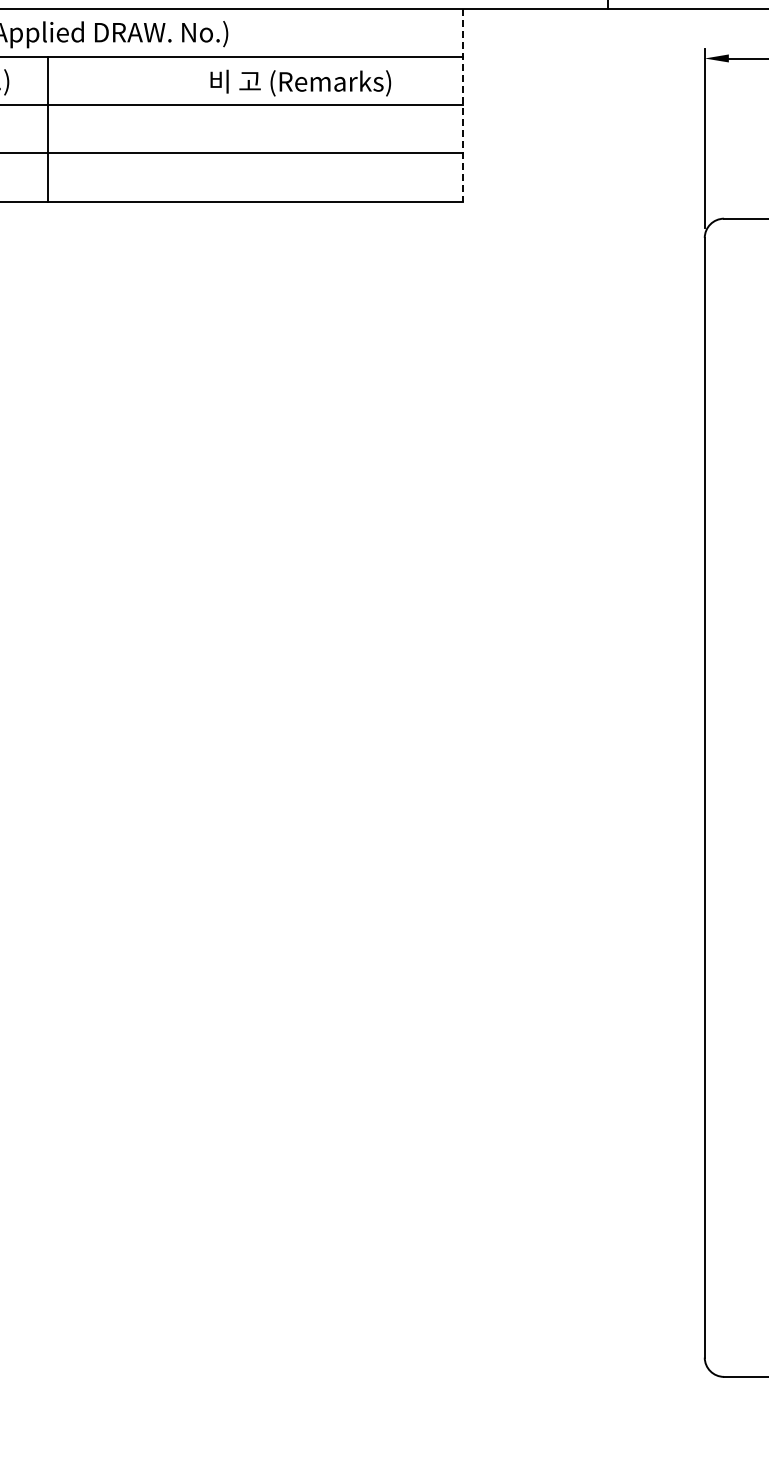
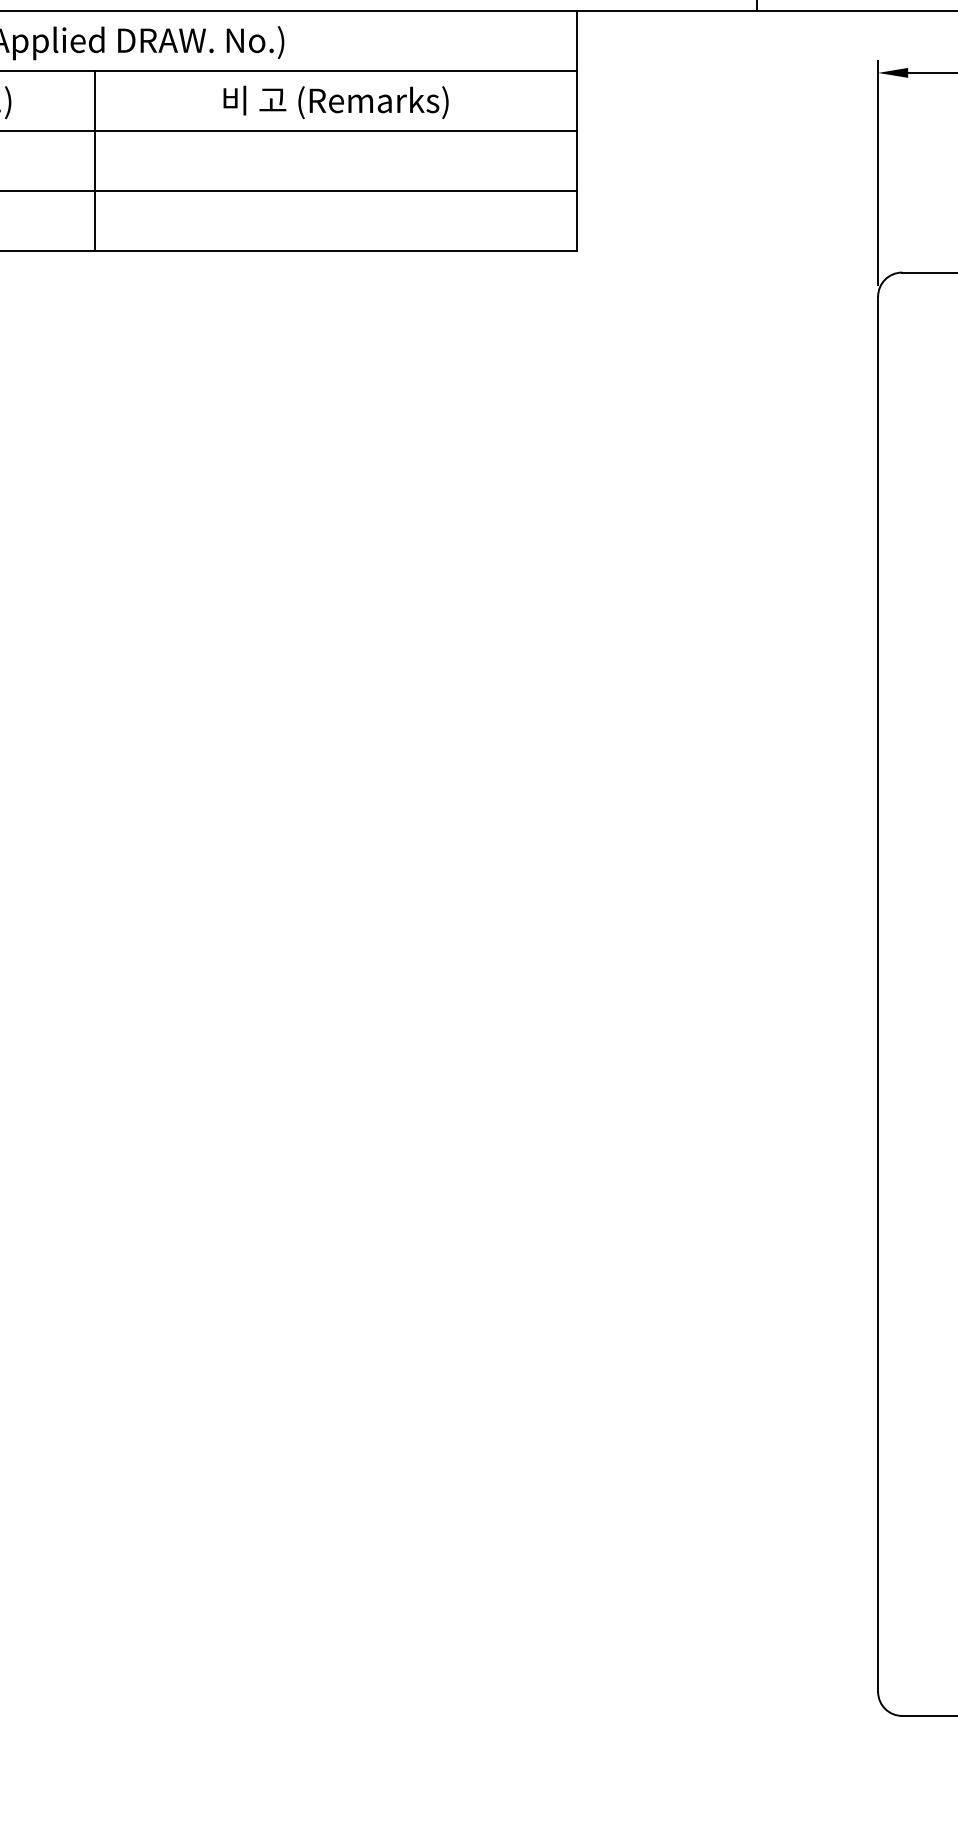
text: (300, 82) -> (335, 101), moved
line: (462, 105) -> (576, 131), dashed -> solid
line: (47, 128) -> (95, 160), moved

